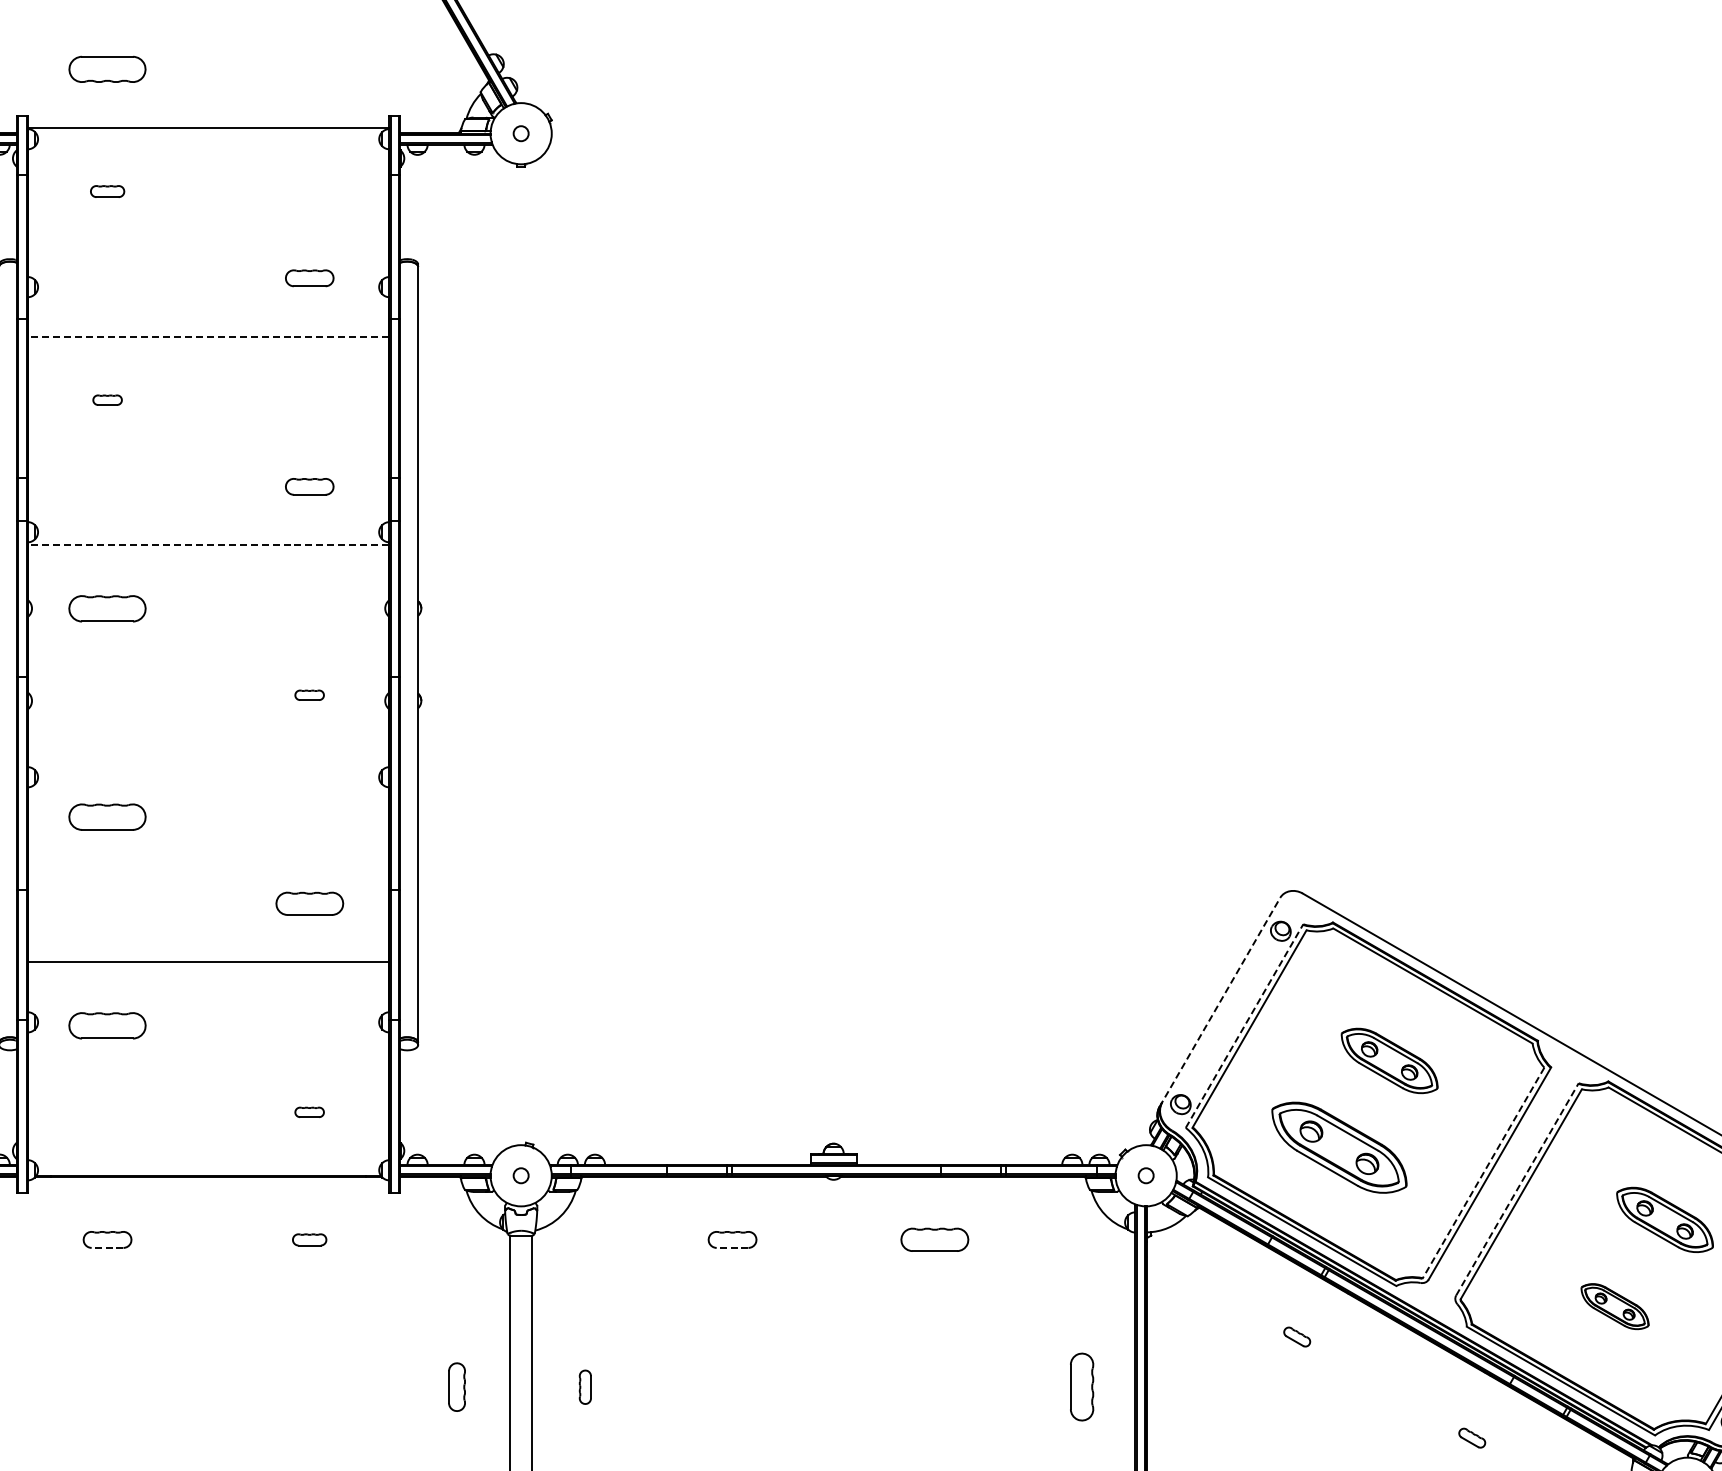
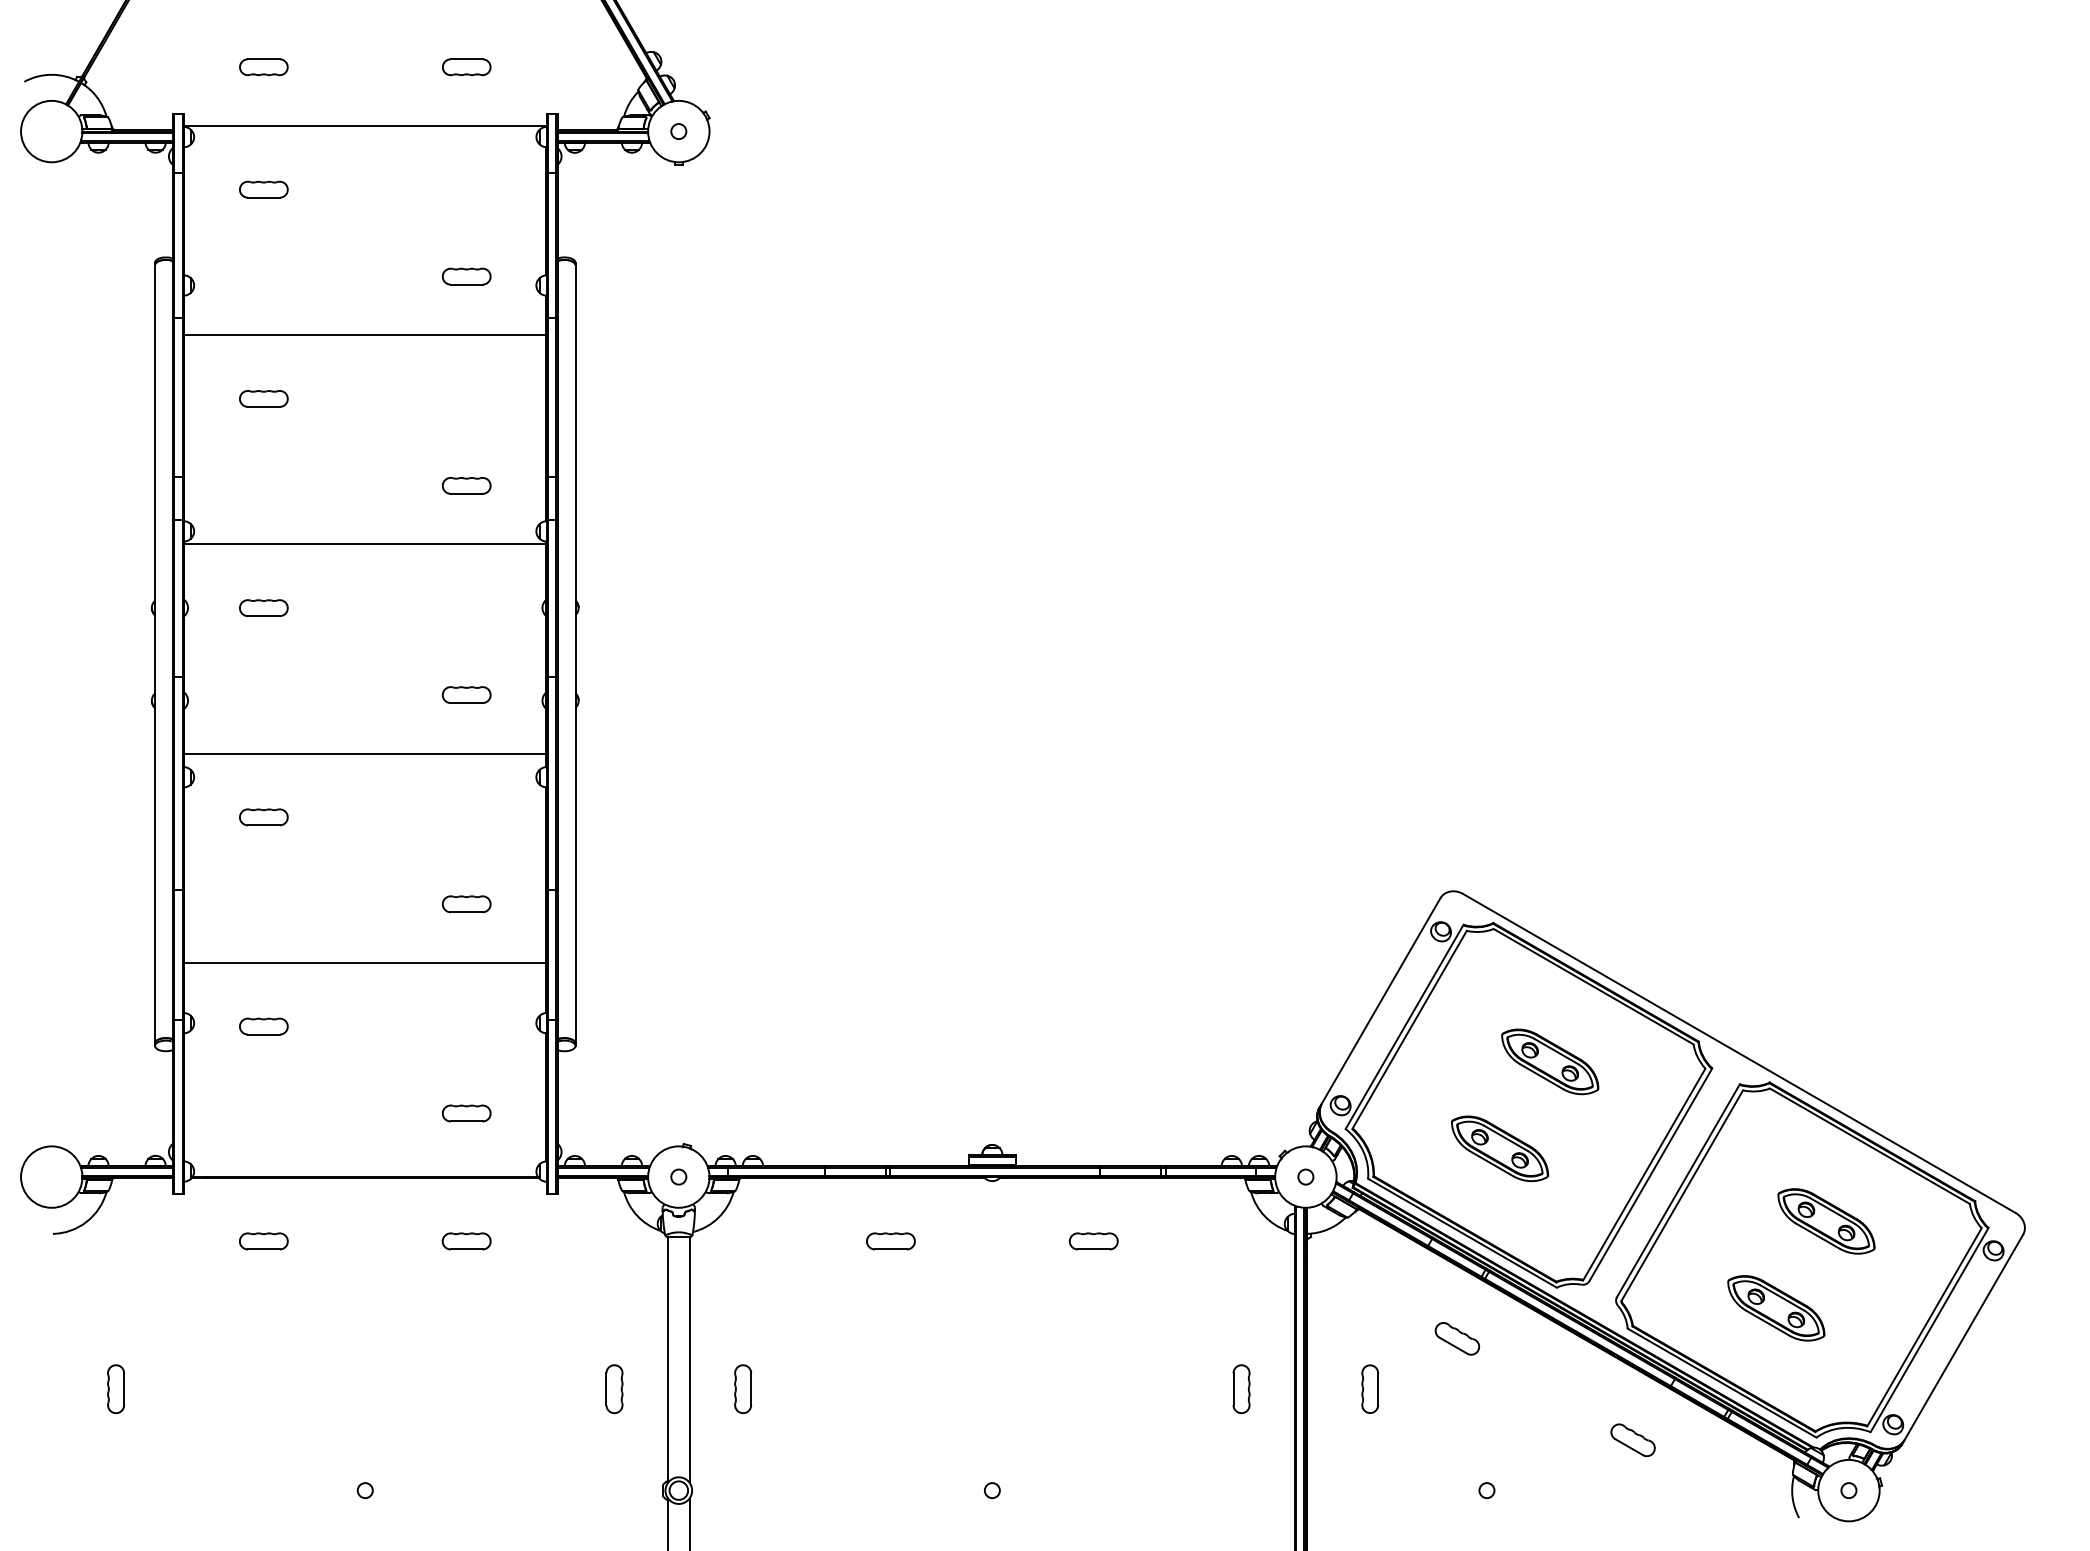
part: (309, 68) -> (466, 66), added
part: (107, 69) -> (263, 67), size x0.62
part: (107, 191) -> (263, 189), size x1.43
line: (207, 336) -> (364, 335), dashed -> solid
part: (107, 399) -> (263, 398), size x1.67
line: (207, 545) -> (364, 544), dashed -> solid
part: (107, 608) -> (263, 607), size x0.62
part: (309, 694) -> (466, 694), size x1.67
line: (208, 753) -> (365, 753), added
part: (107, 817) -> (263, 817), size x0.62
part: (309, 904) -> (466, 904), size x0.71
line: (1220, 1001) -> (1380, 1002), dashed -> solid
part: (107, 1025) -> (263, 1026), size x0.62
line: (1244, 1025) -> (1404, 1026), dashed -> solid
part: (309, 1112) -> (466, 1113), size x1.67
part: (1340, 1147) -> (1500, 1148), size x0.71
line: (1483, 1174) -> (1644, 1175), dashed -> solid
line: (1517, 1189) -> (1678, 1190), dashed -> solid
part: (309, 1239) -> (466, 1241), size x1.43
part: (934, 1239) -> (1093, 1241), size x0.71
line: (107, 1247) -> (263, 1249), dashed -> solid
line: (732, 1247) -> (890, 1249), dashed -> solid
part: (1615, 1306) -> (1776, 1308), size x1.43
part: (1297, 1336) -> (1457, 1338), size x1.67
part: (1209, 1386) -> (1369, 1388), added
part: (585, 1387) -> (743, 1389), size x1.43
part: (1081, 1387) -> (1241, 1389), size x0.71
part: (1471, 1438) -> (1632, 1440), size x1.67

